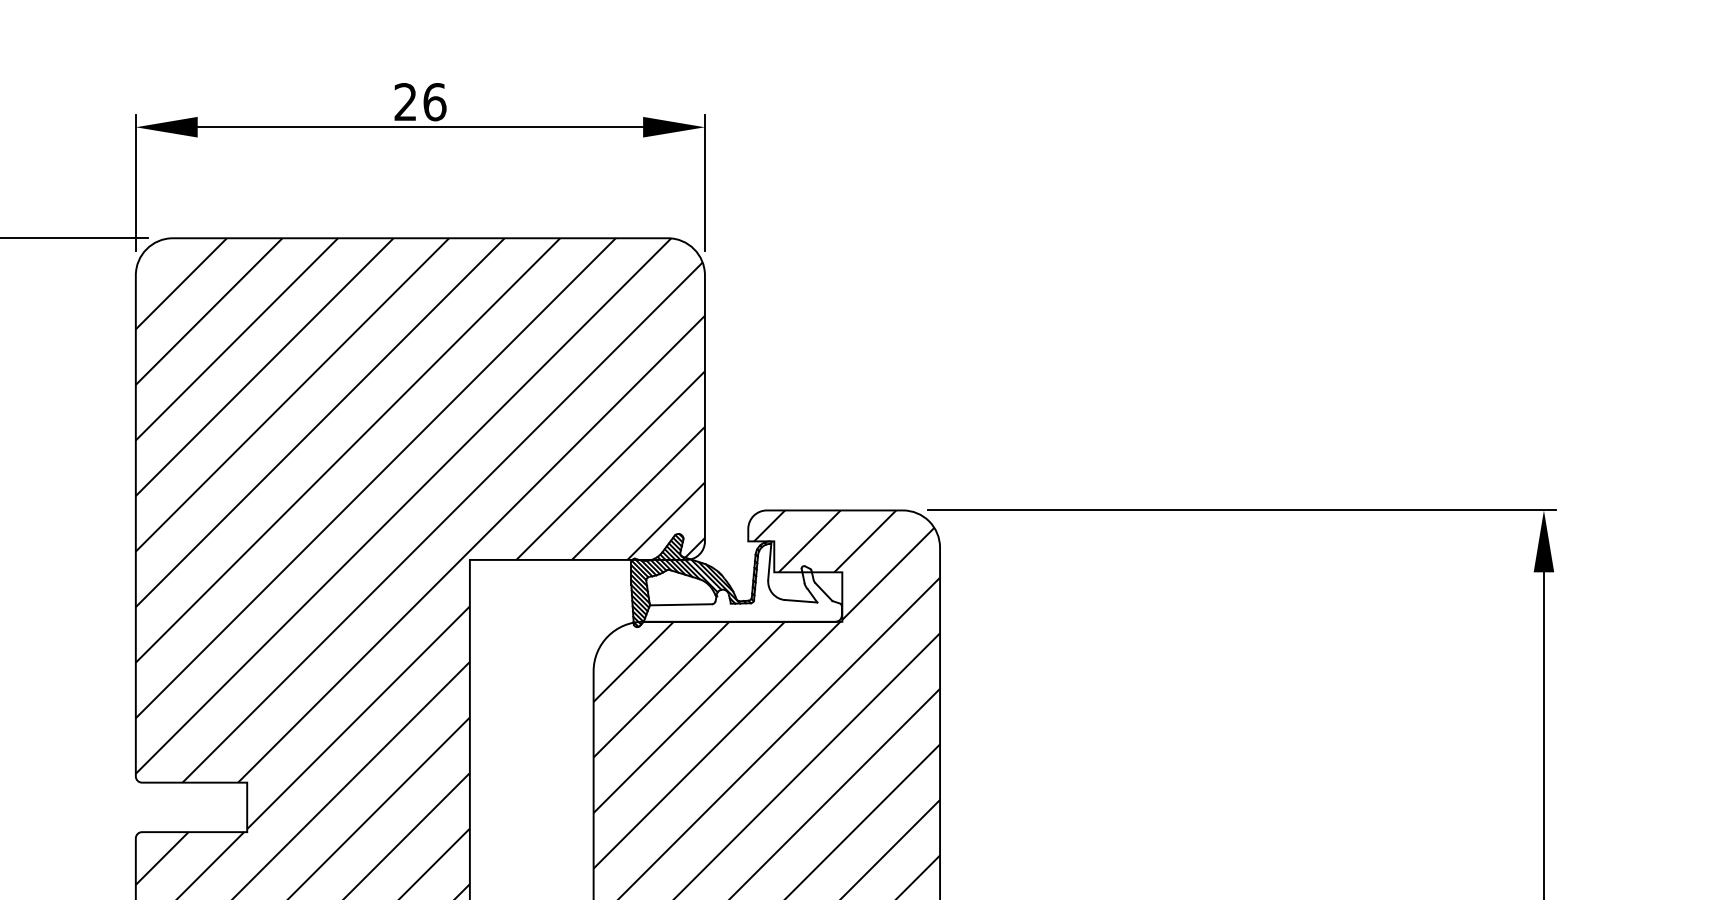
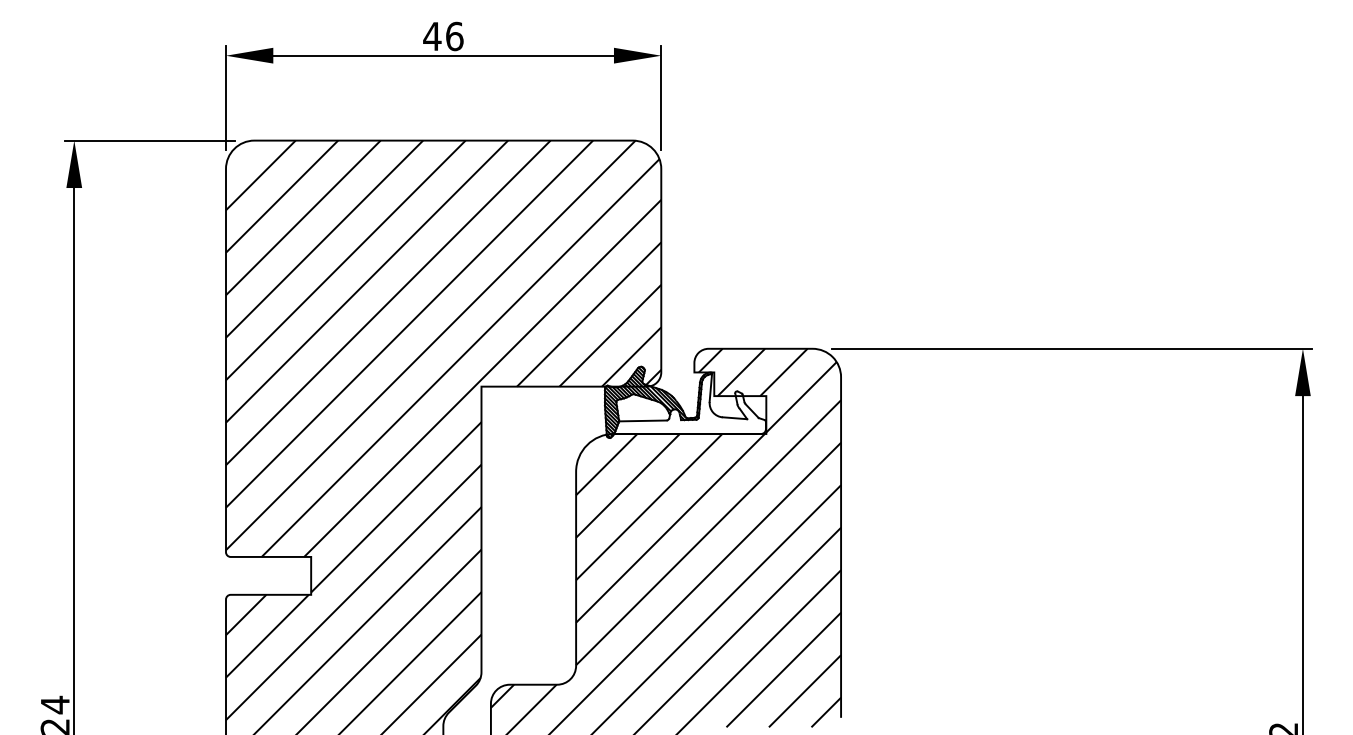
text: (405, 100) -> (432, 35), 26 -> 46

